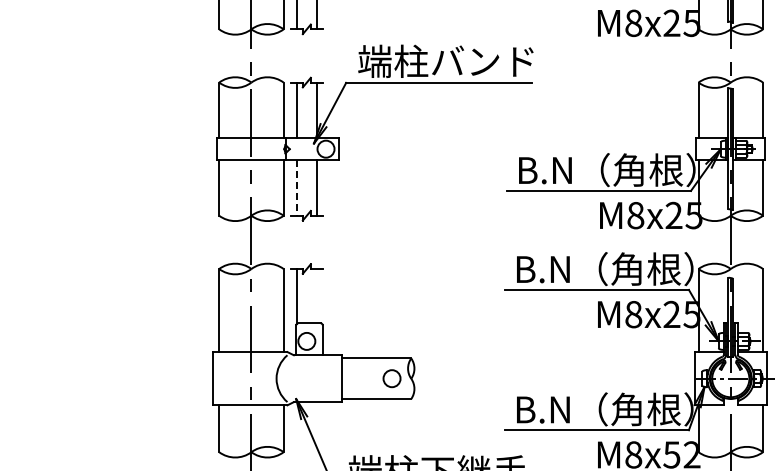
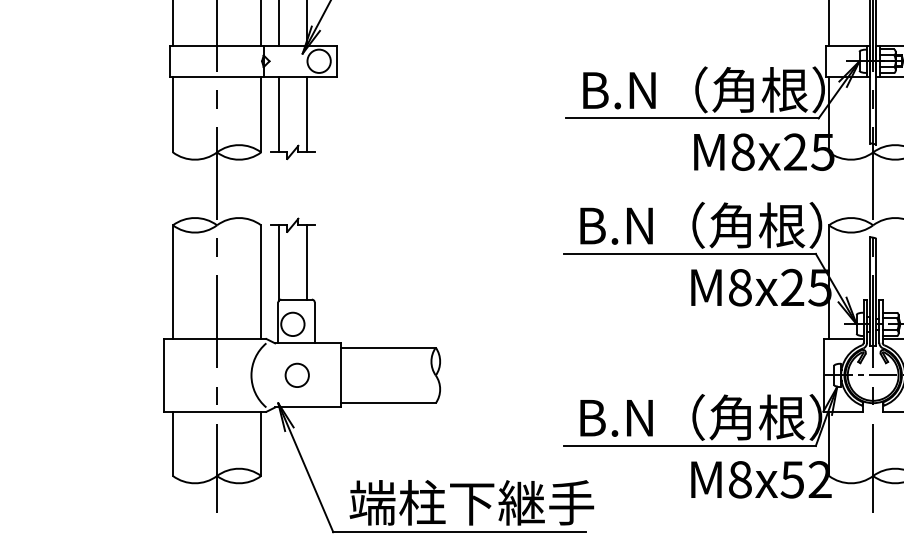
line: (296, 188) -> (278, 115), dashed -> solid
line: (316, 296) -> (306, 262), added
circle: (391, 378) -> (296, 375), moved

